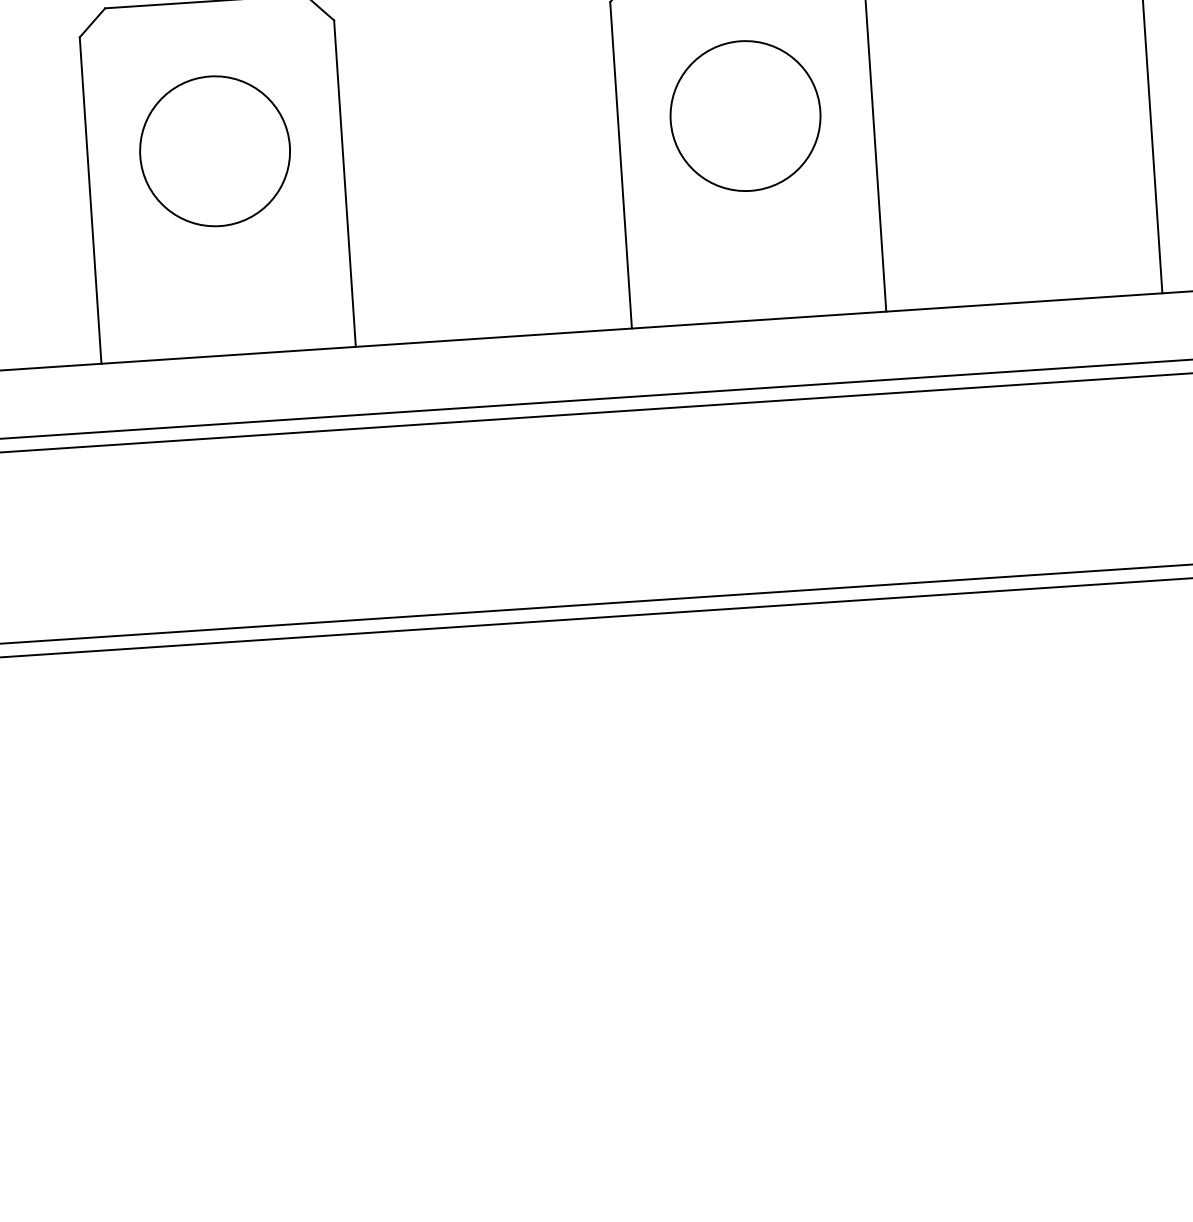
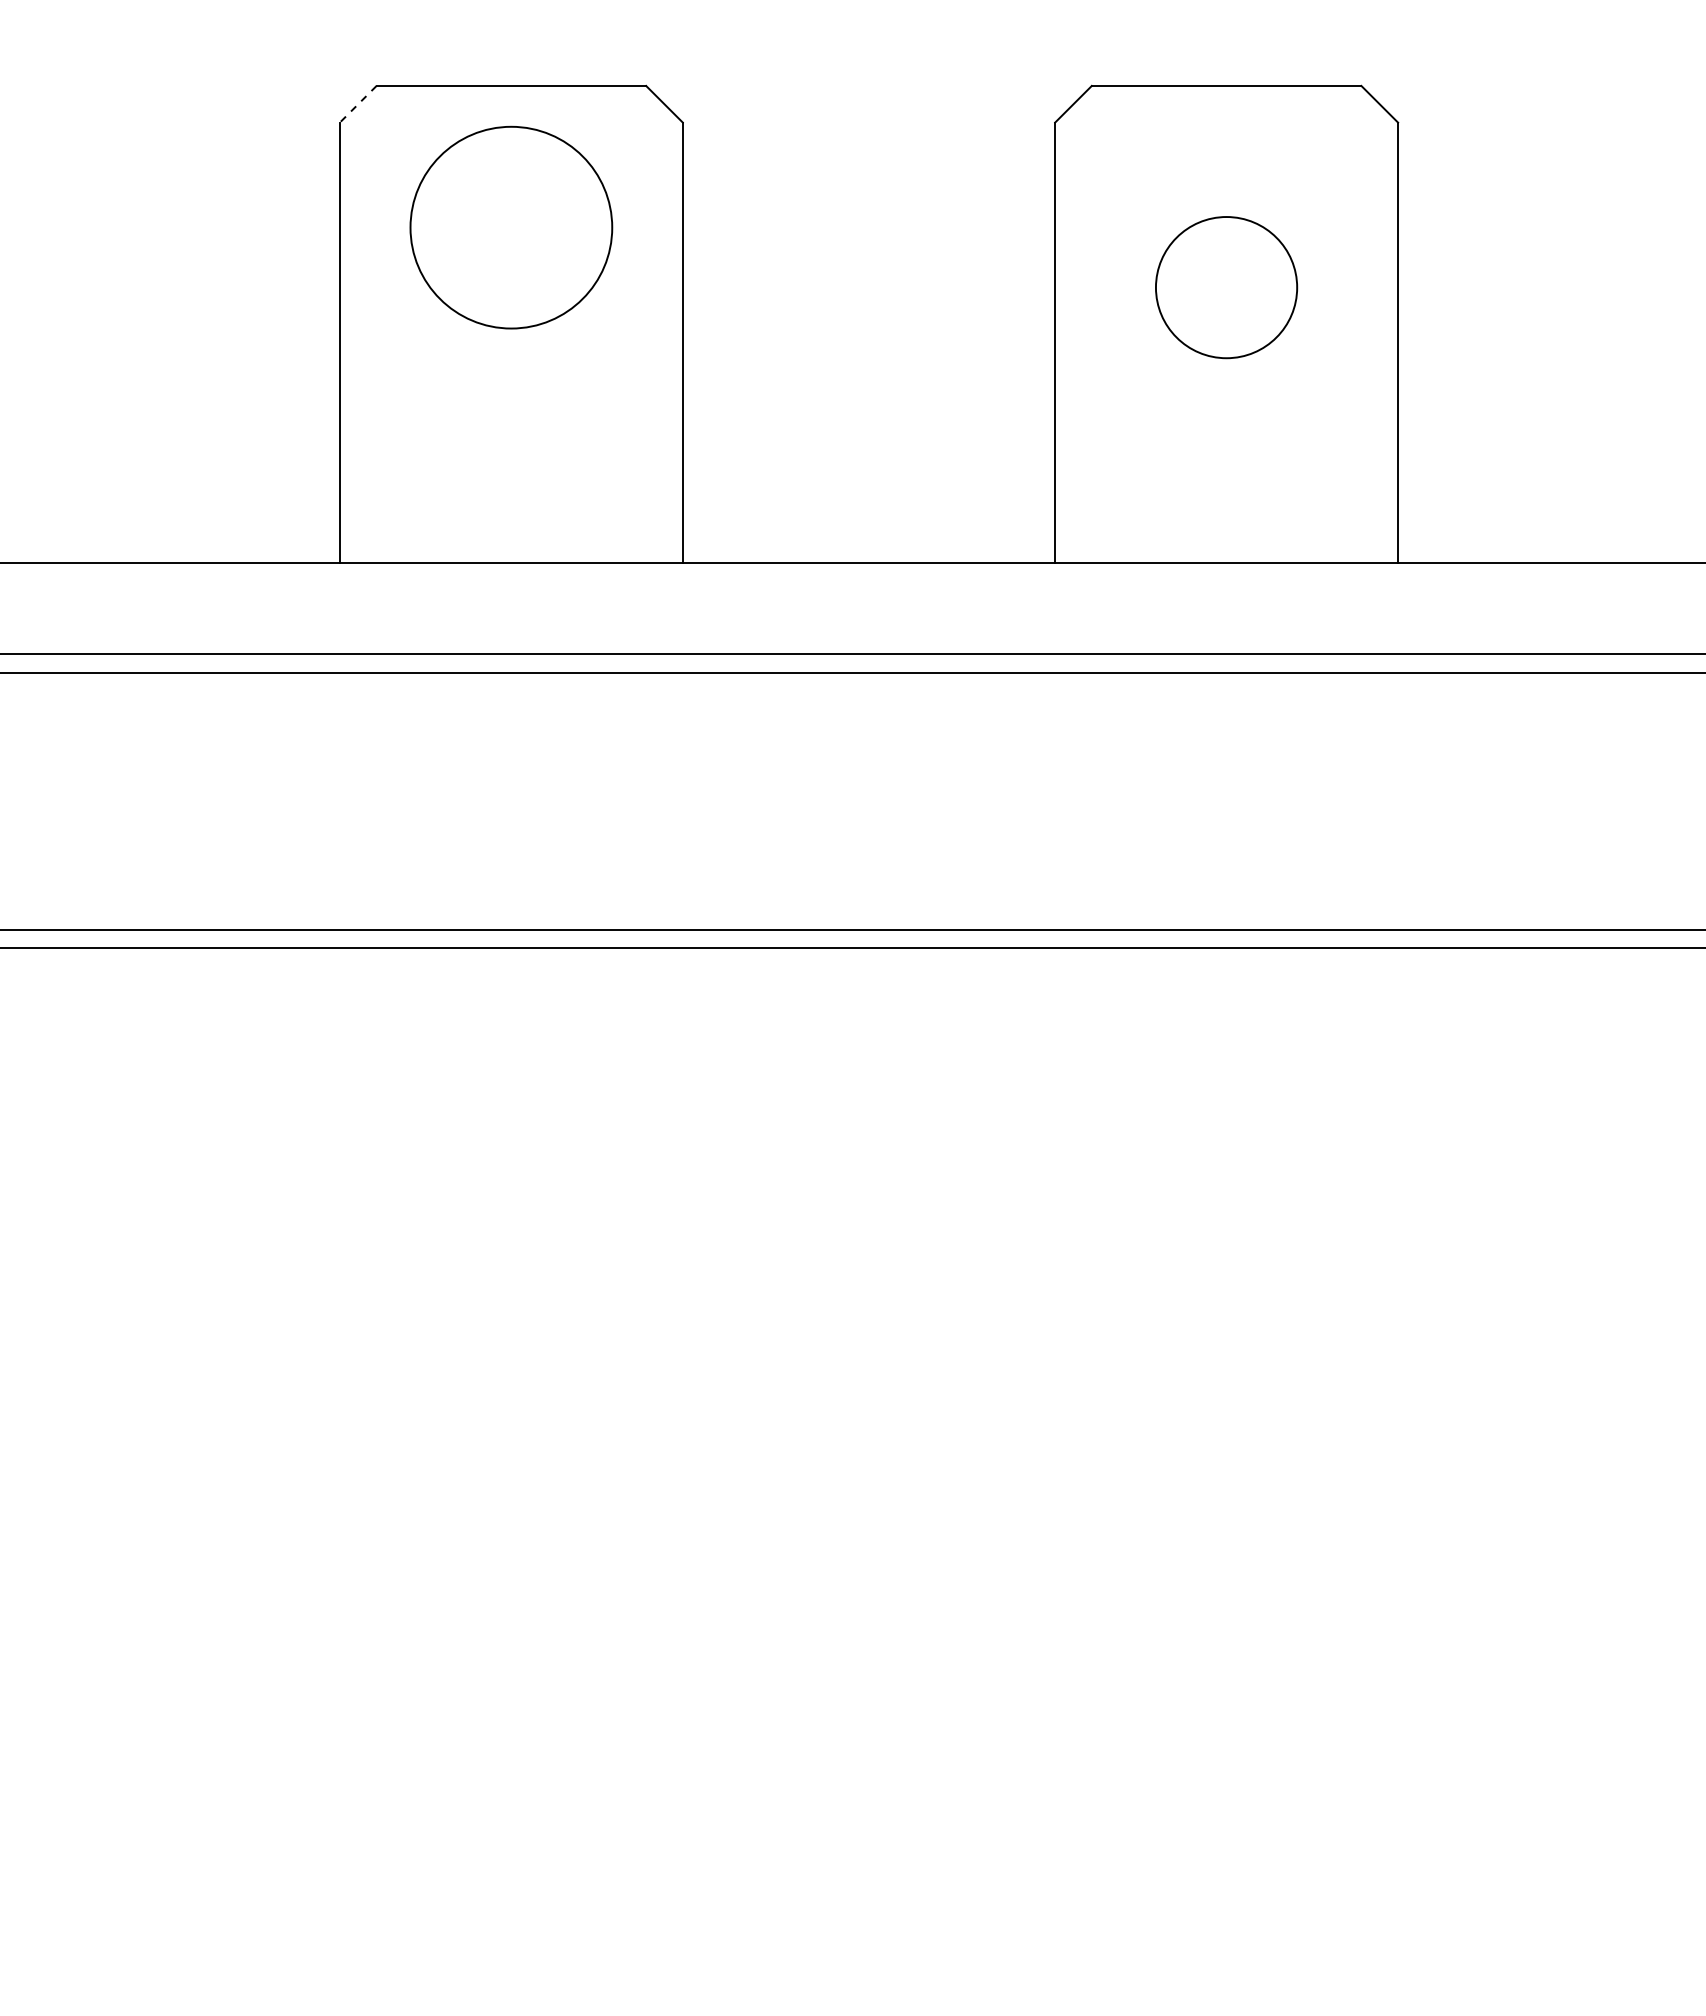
line: (92, 22) -> (358, 104), solid -> dashed
circle: (745, 115) -> (1226, 287), size x0.7
circle: (215, 151) -> (511, 227), moved

